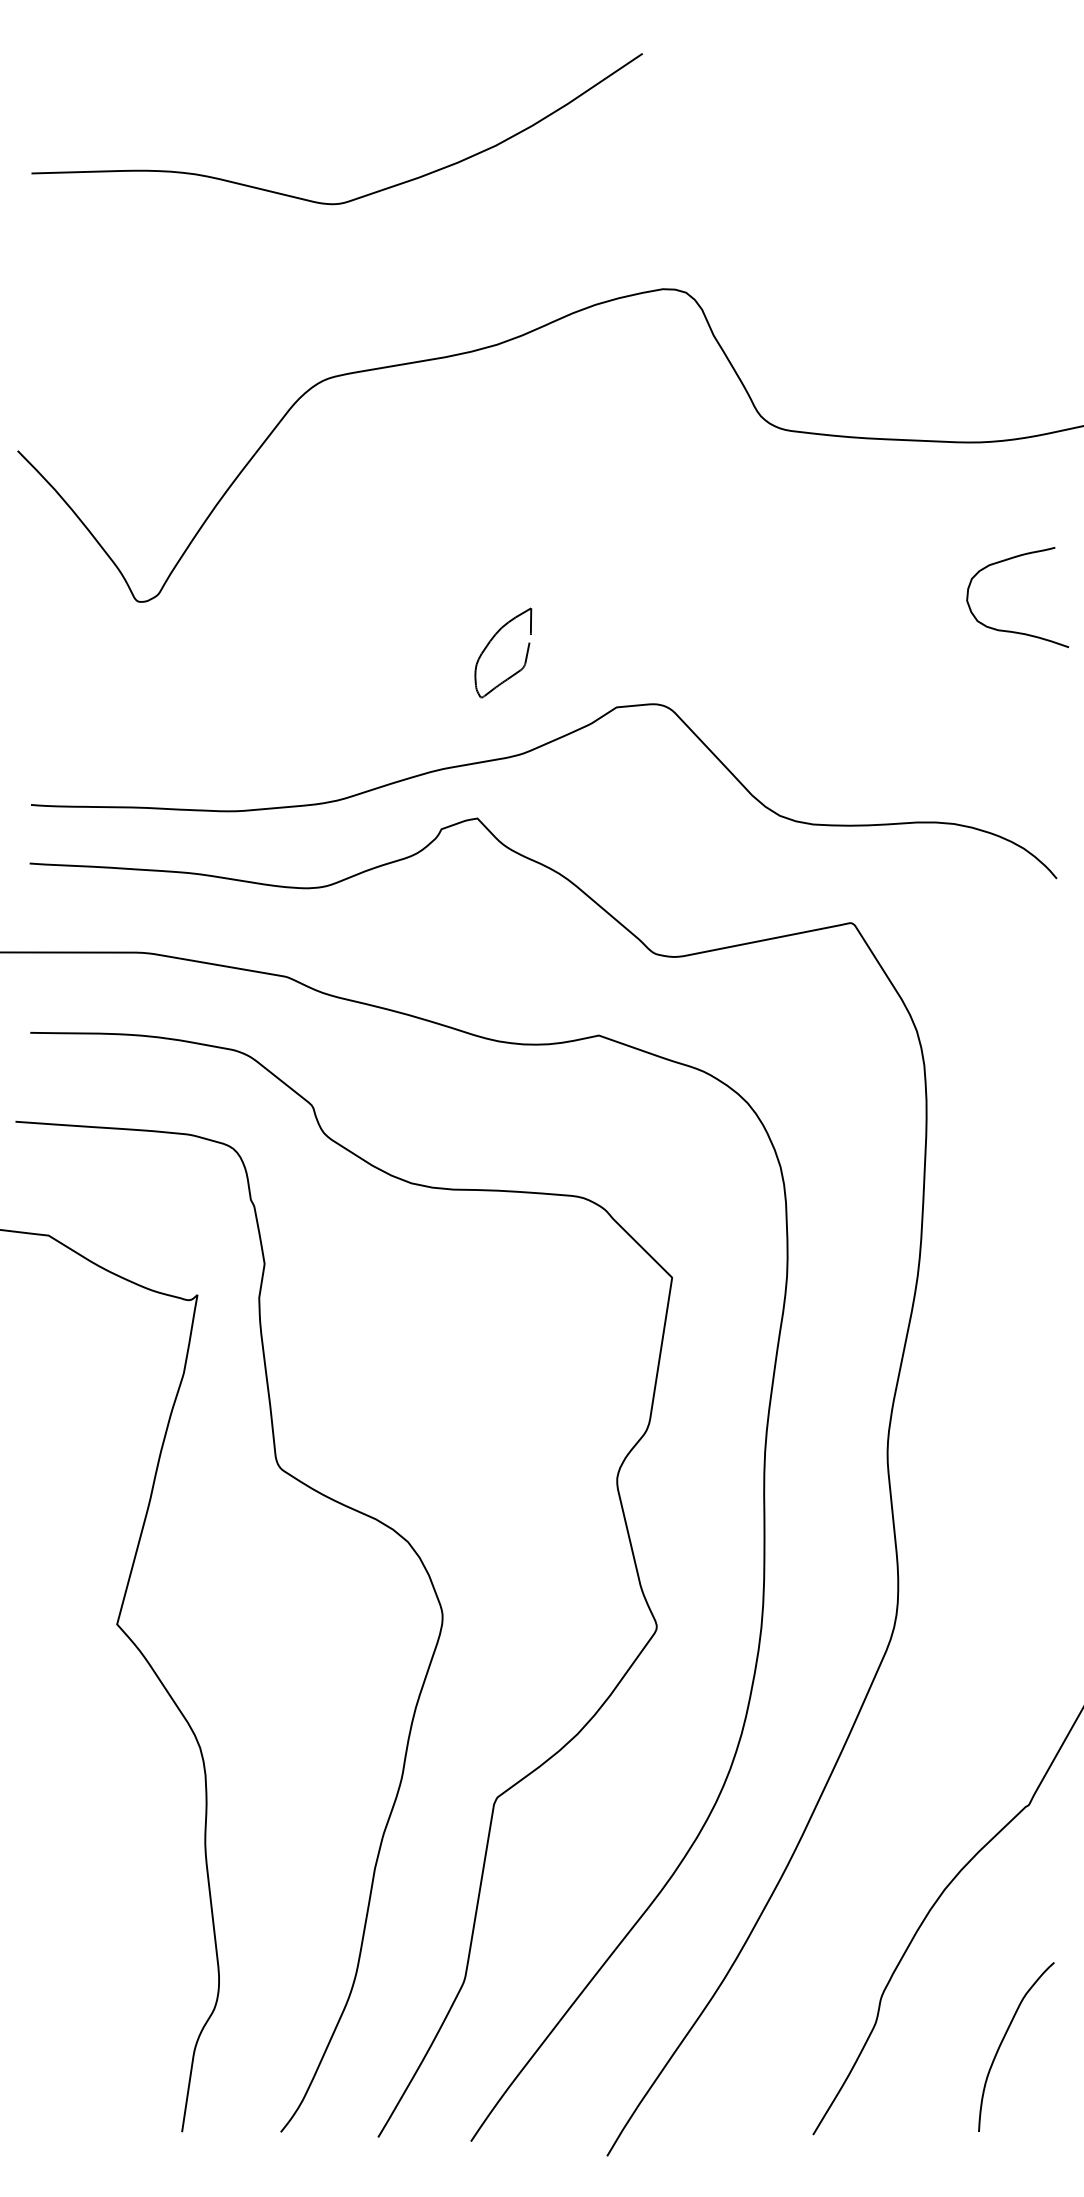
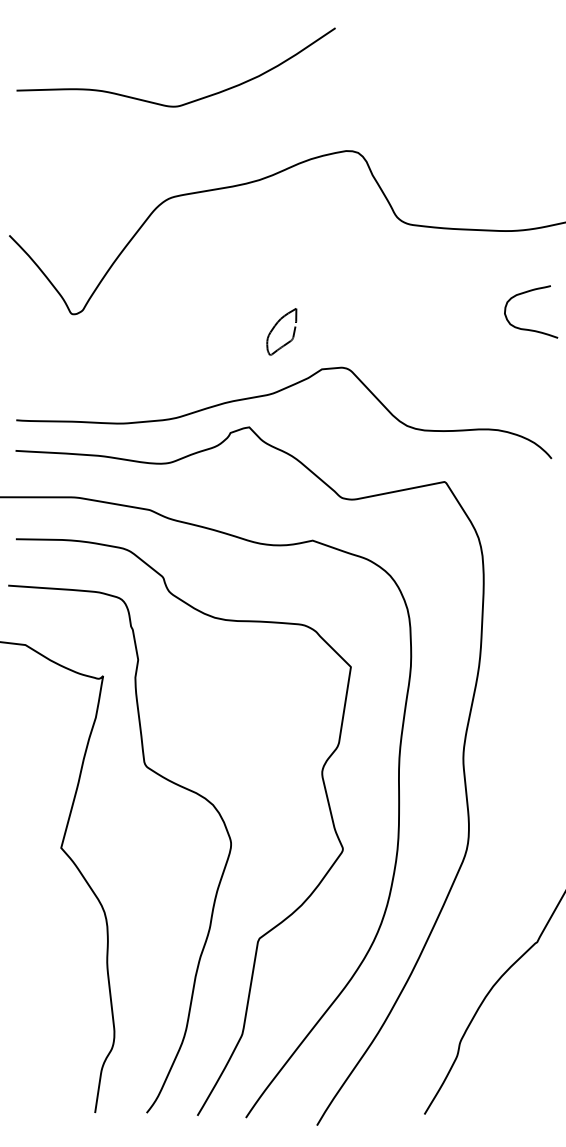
part: (489, 646) -> (274, 328), moved
curve: (1004, 2041) -> (524, 1065), removed

